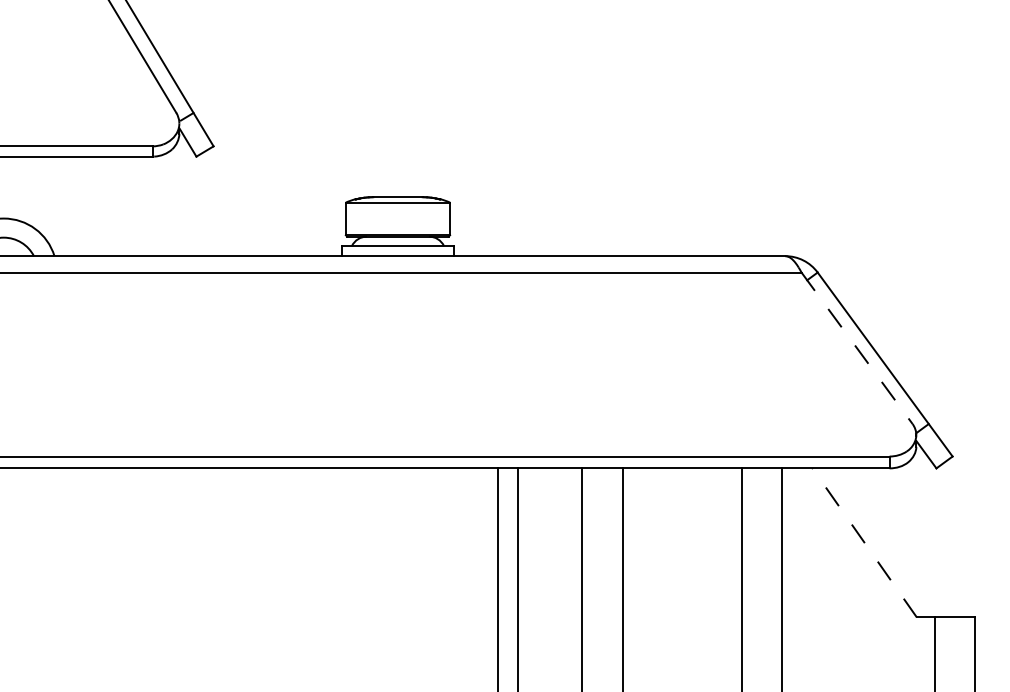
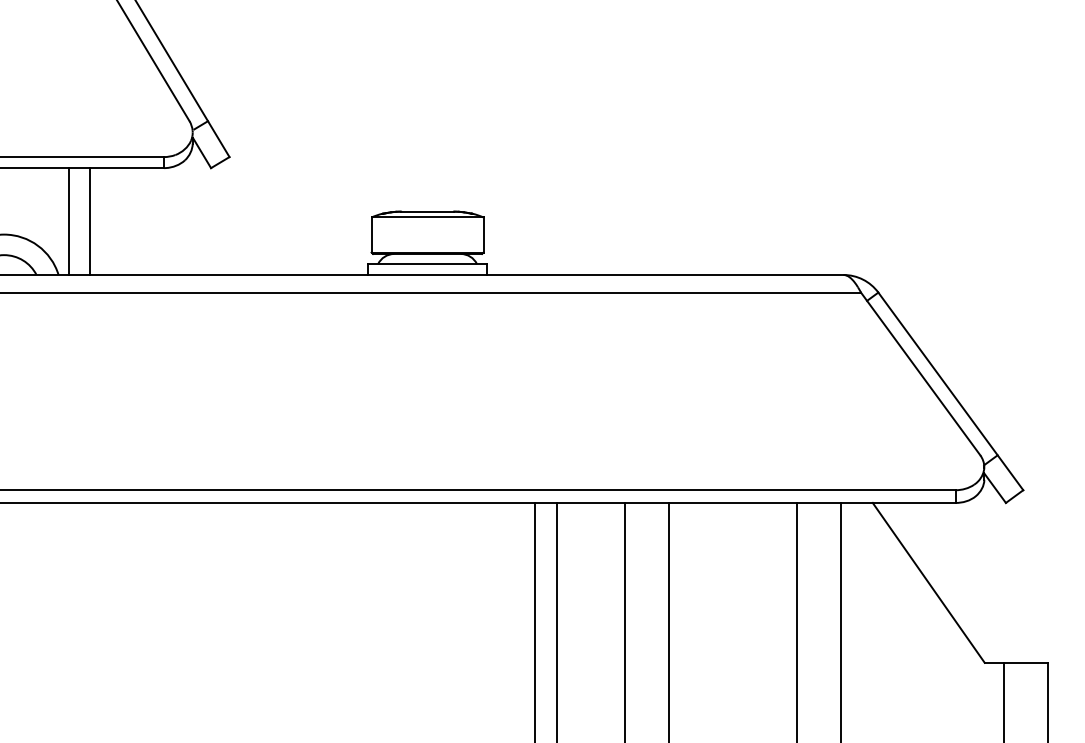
line: (64, 206) -> (69, 221), added
line: (84, 206) -> (90, 221), added
line: (857, 348) -> (921, 374), dashed -> solid
line: (864, 542) -> (928, 582), dashed -> solid

